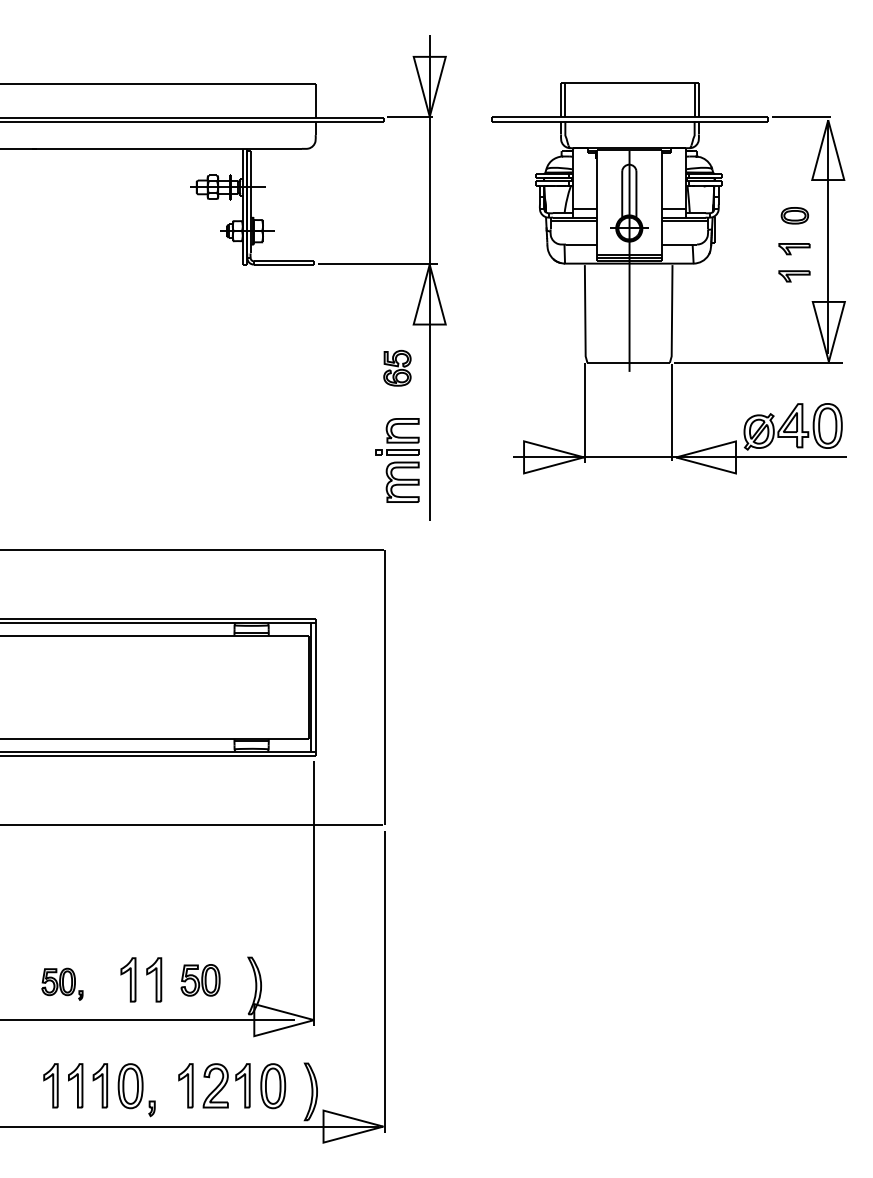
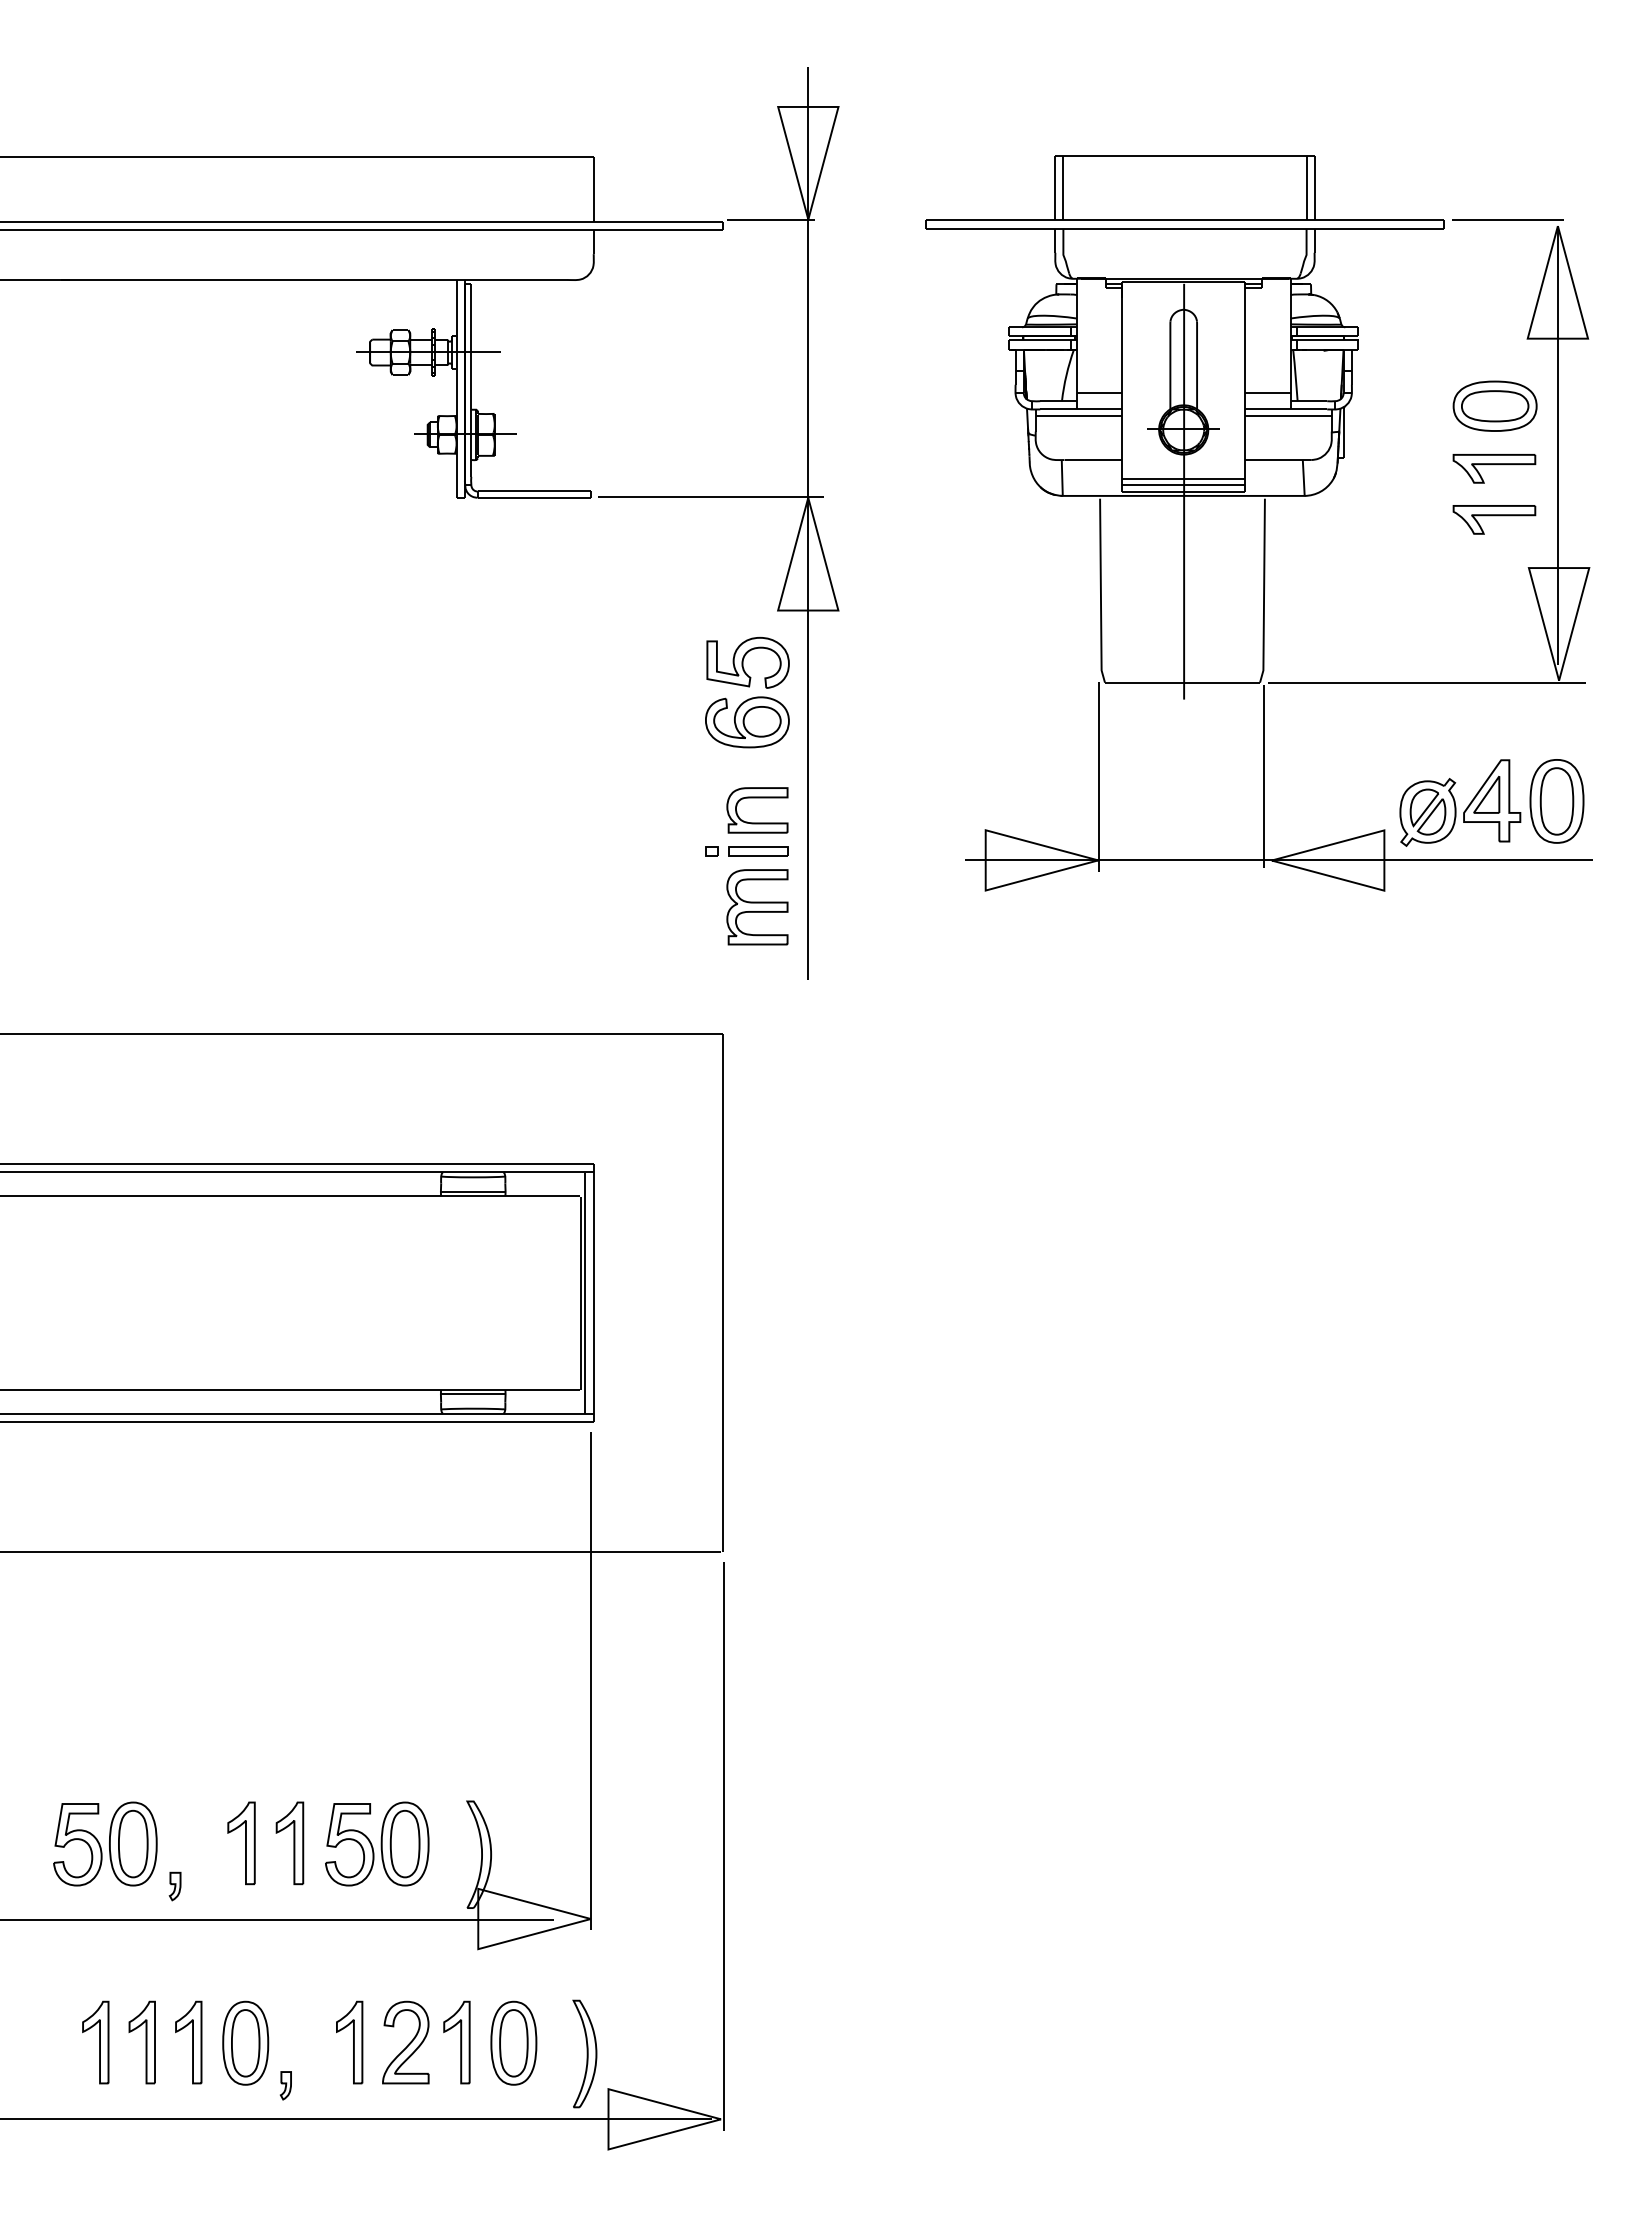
part: (794, 215) -> (1494, 405), size x1.67
part: (794, 248) -> (1494, 467), size x1.43
part: (794, 276) -> (1494, 520), size x1.43
part: (397, 368) -> (747, 693), size x1.67
part: (200, 980) -> (377, 1844), size x1.43
part: (62, 984) -> (117, 1851), size x1.67

